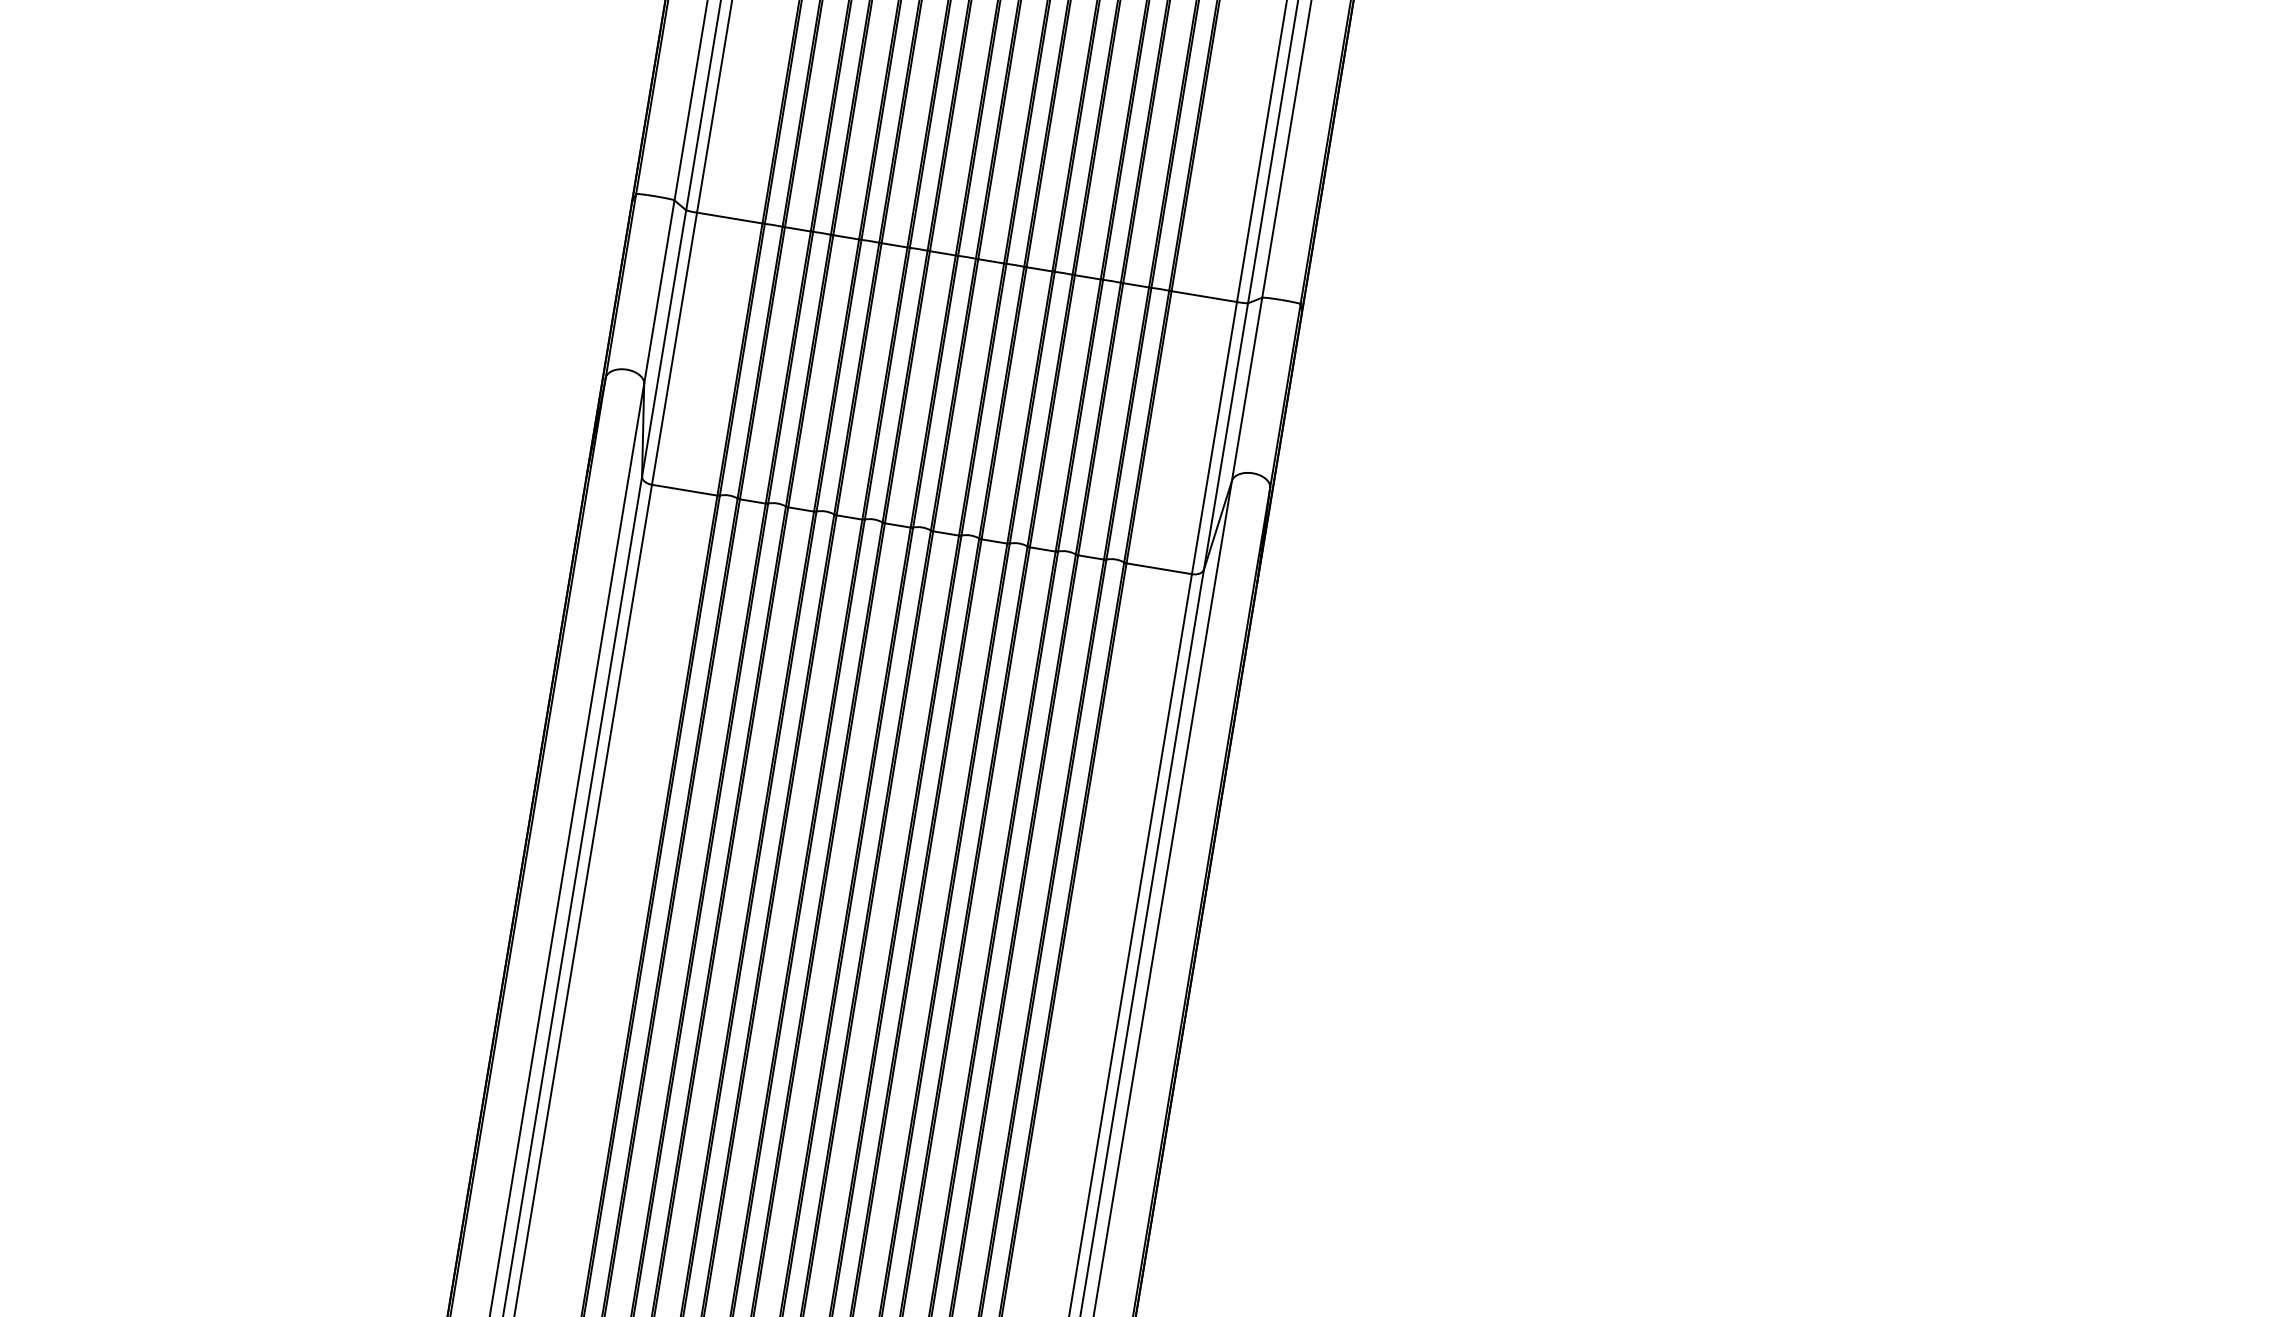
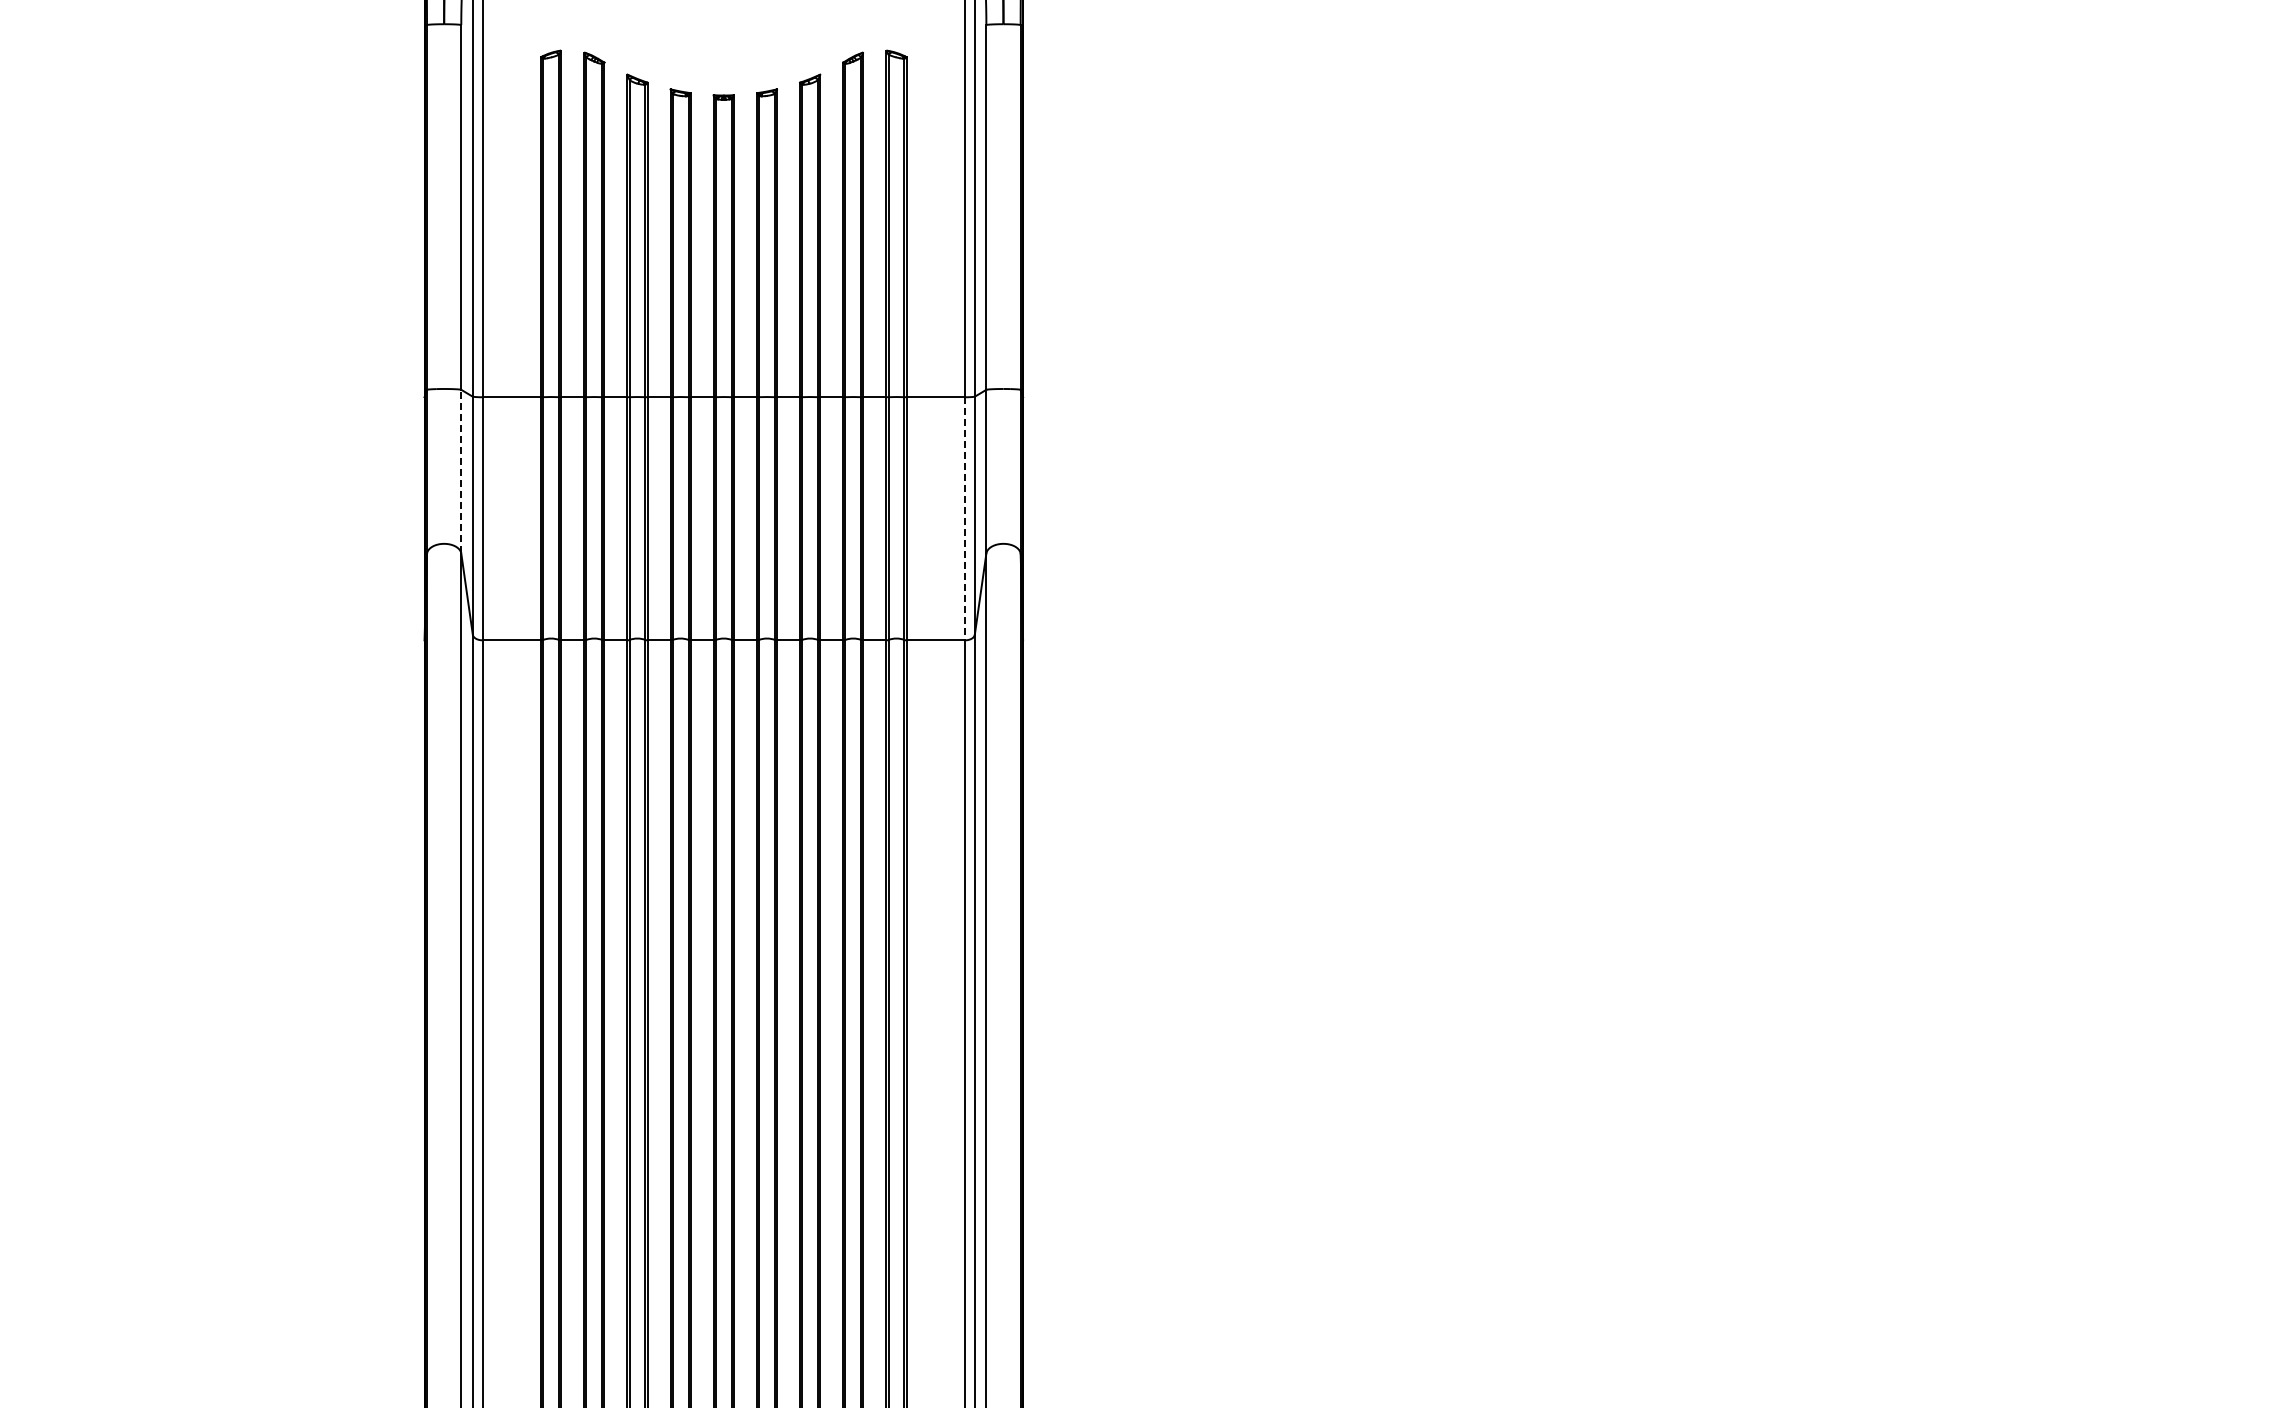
line: (659, 291) -> (461, 471), solid -> dashed
line: (1215, 437) -> (965, 518), solid -> dashed

